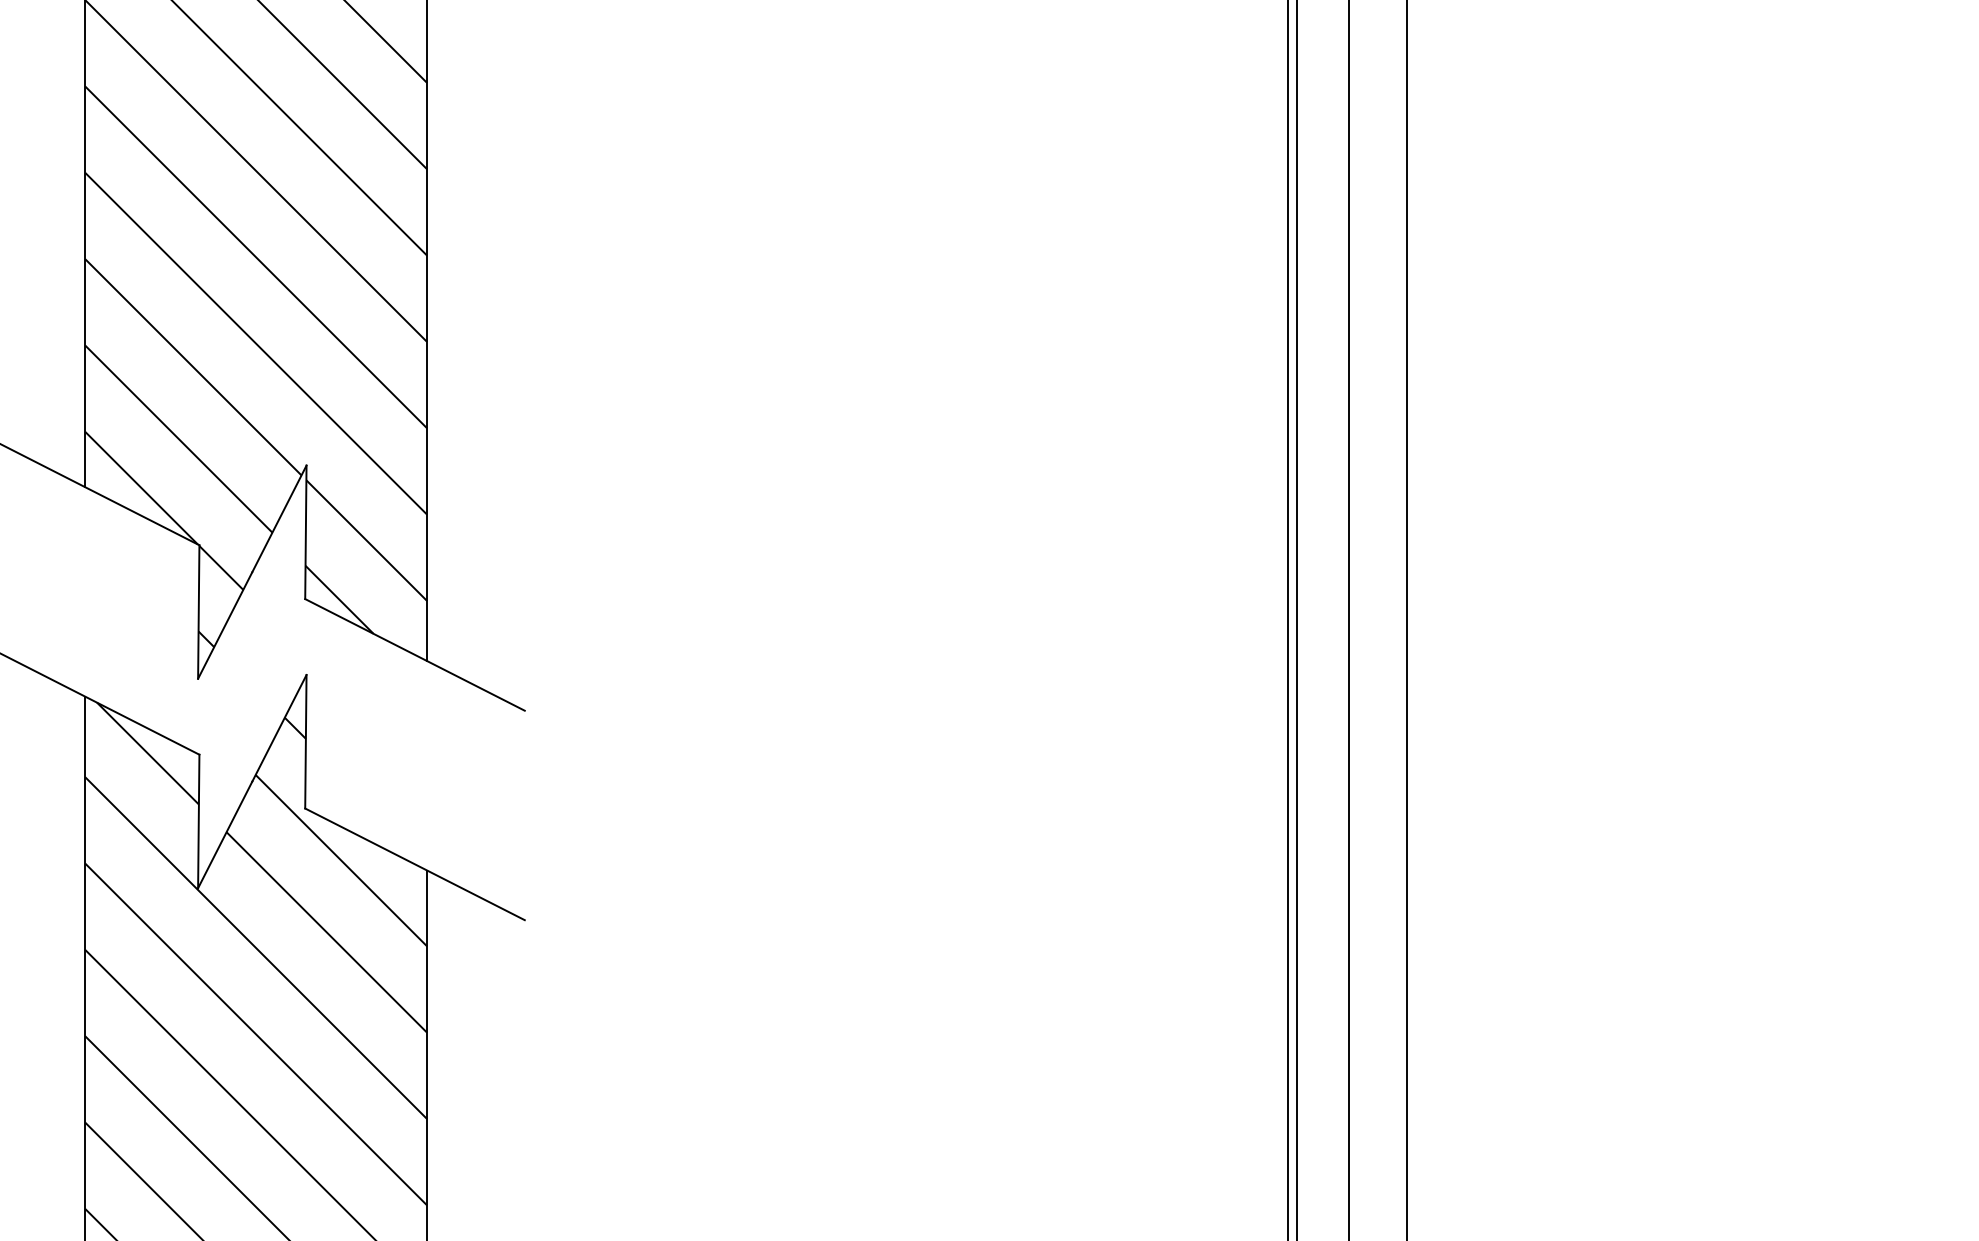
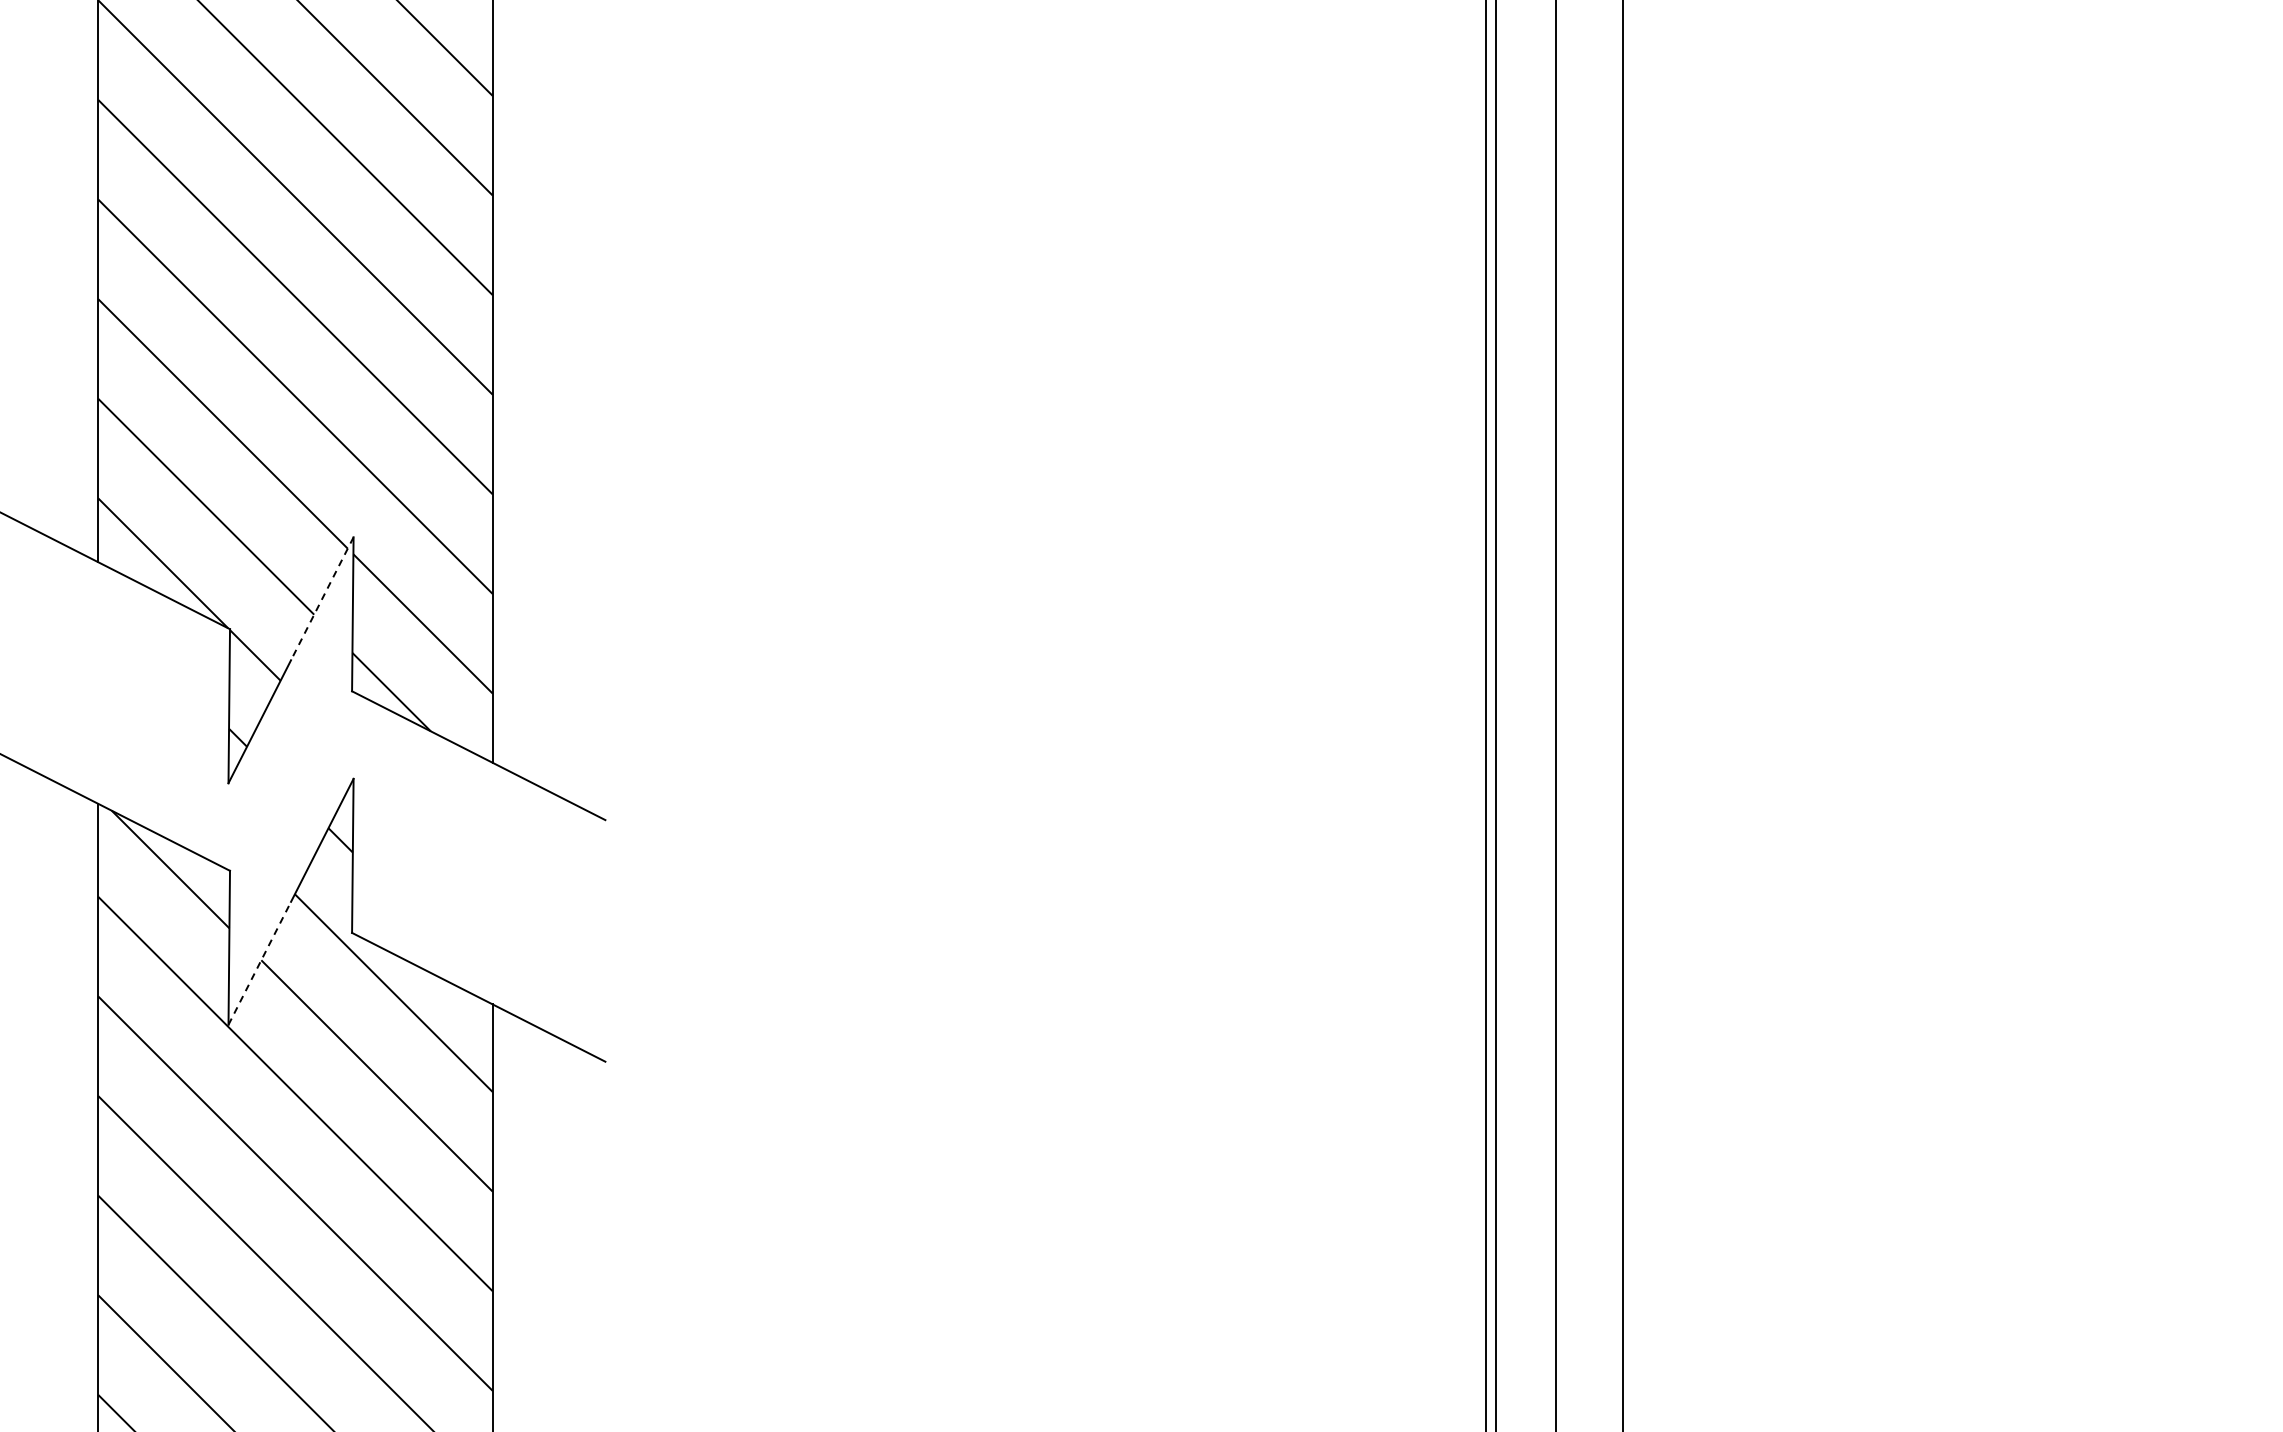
line: (279, 518) -> (322, 598), solid -> dashed
line: (224, 835) -> (259, 963), solid -> dashed

